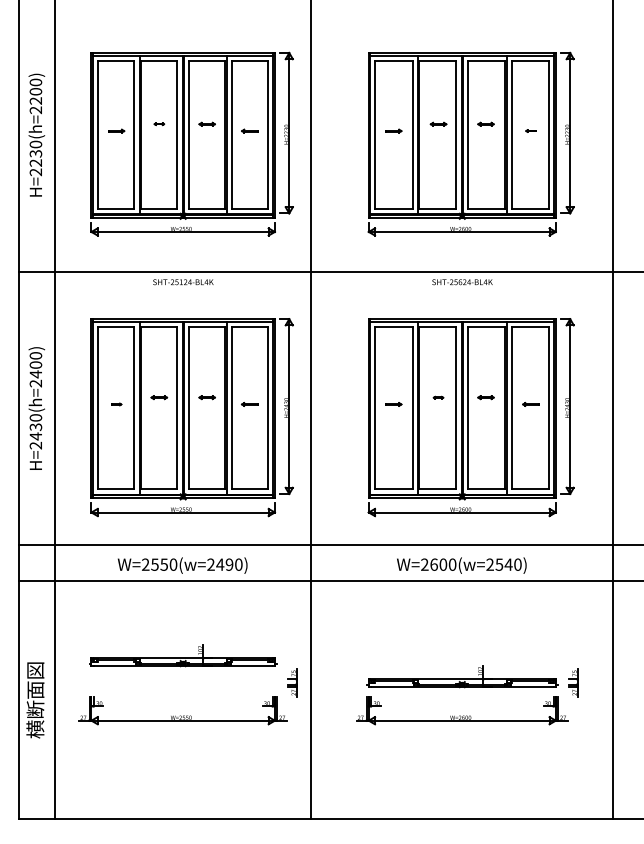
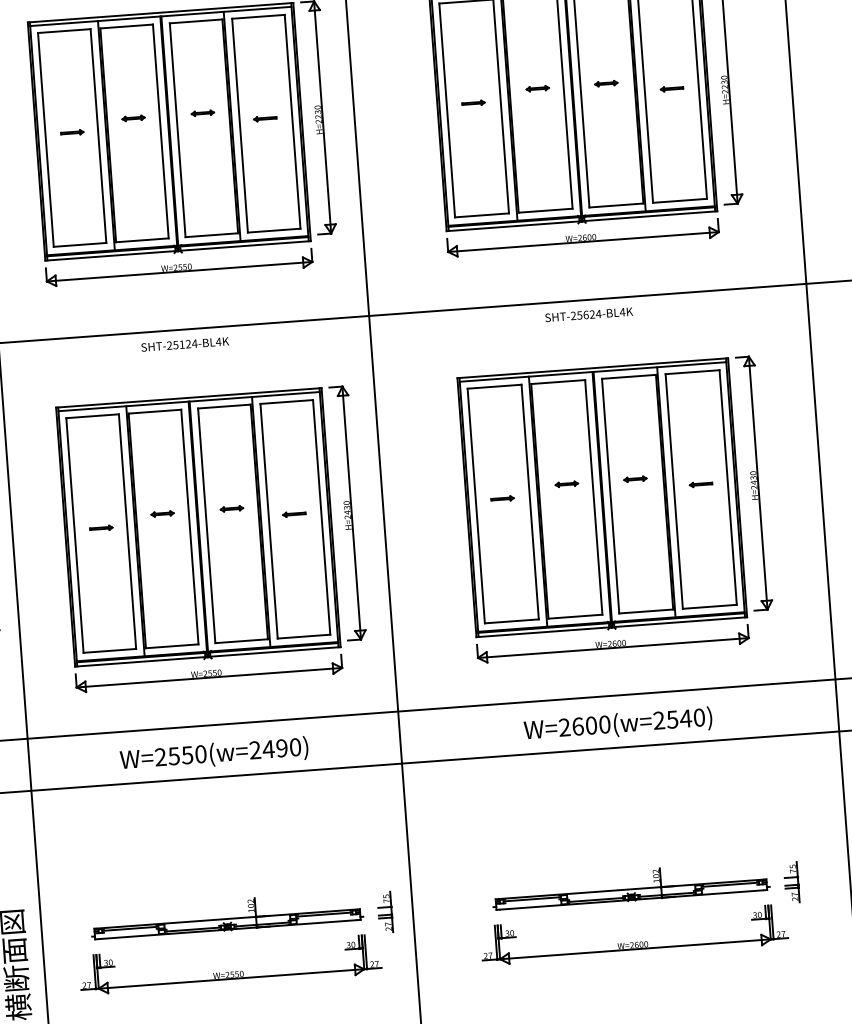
part: (159, 123) -> (133, 117), size x1.67
part: (530, 130) -> (671, 87), size x1.67
part: (438, 397) -> (566, 484), size x1.67
part: (116, 404) -> (101, 528), size x1.67
part: (183, 655) -> (227, 914), moved

